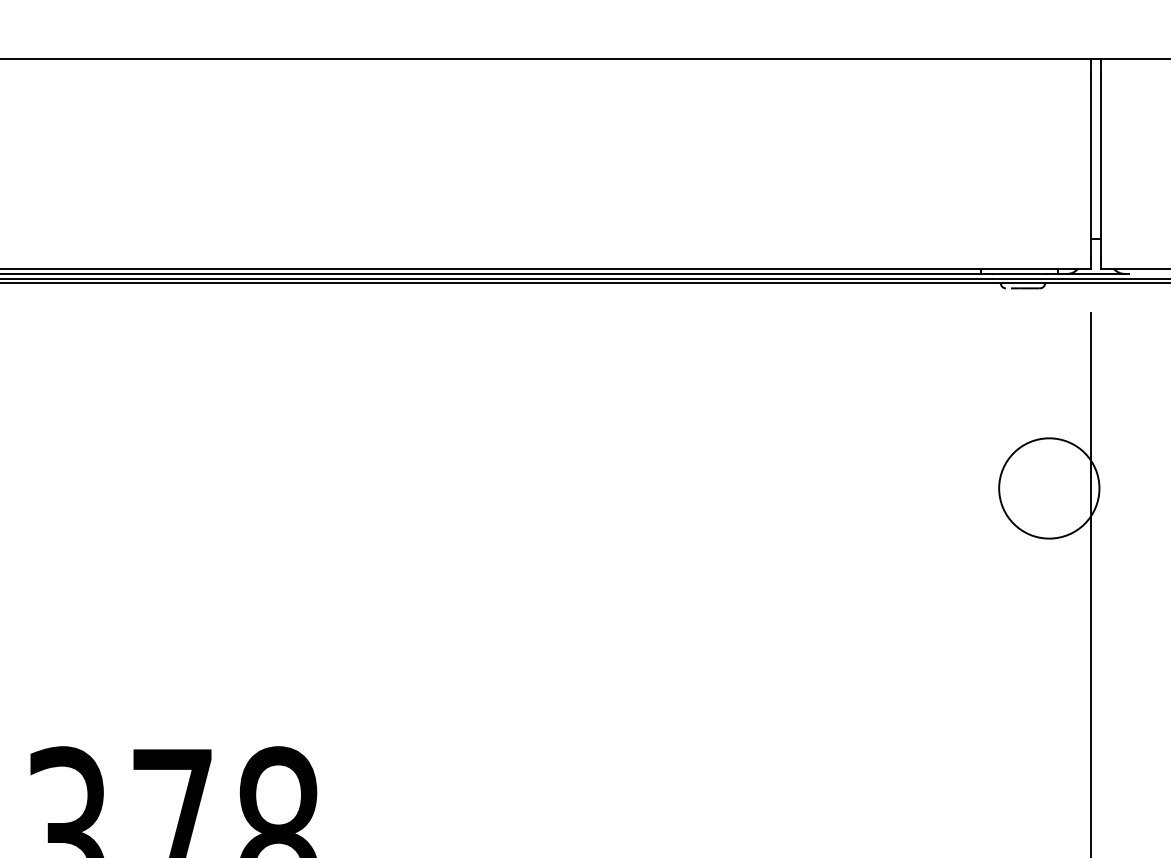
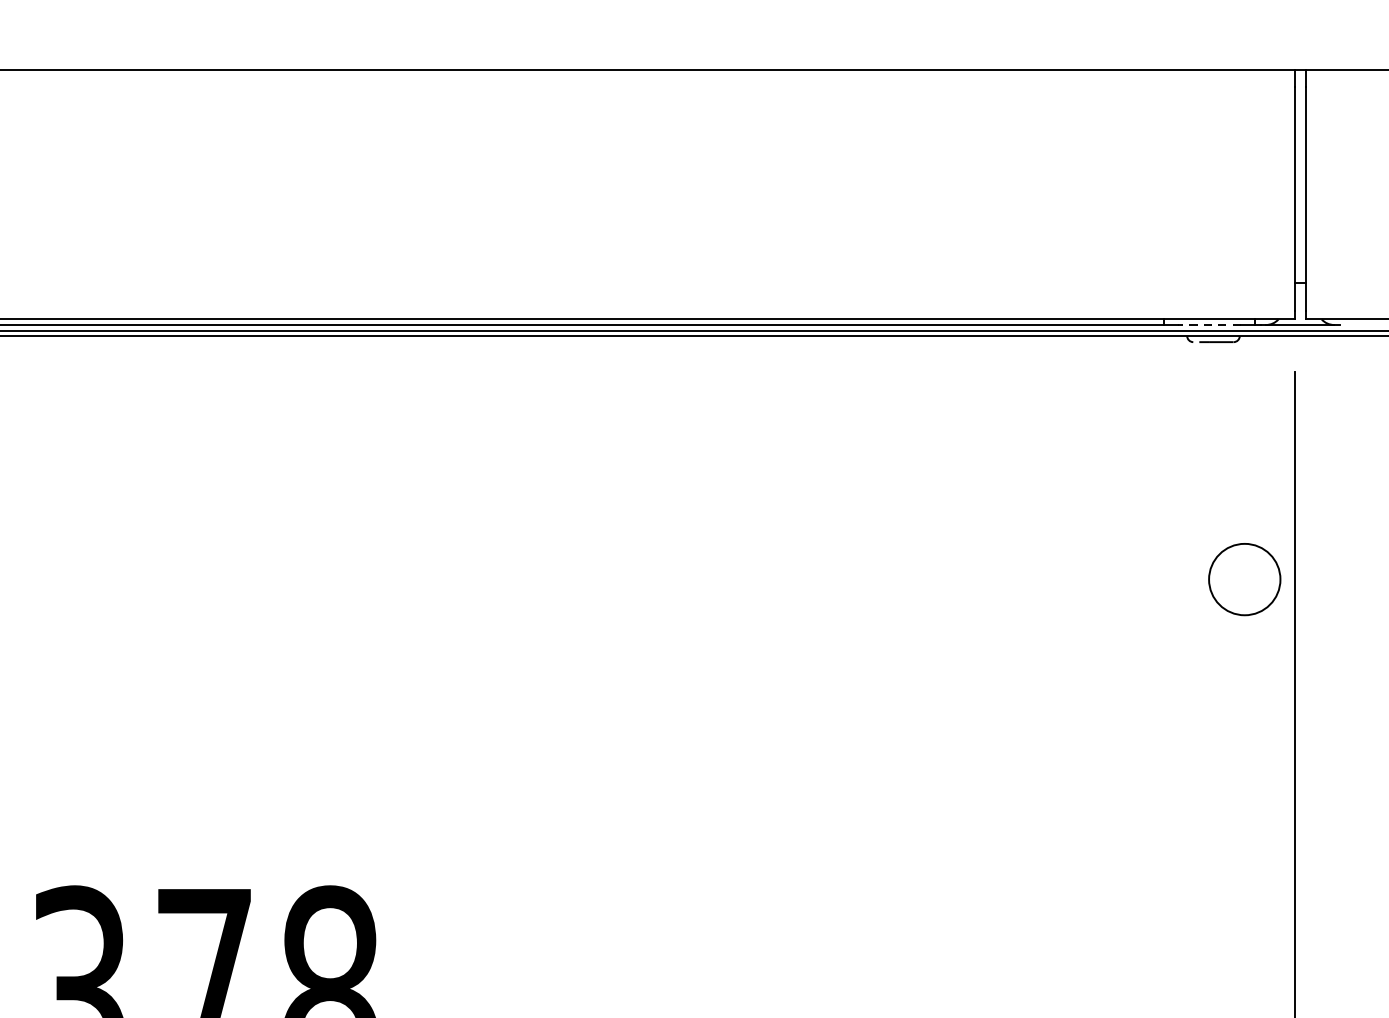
line: (1019, 273) -> (1209, 324), solid -> dashed
circle: (1049, 488) -> (1244, 579), size x0.6

